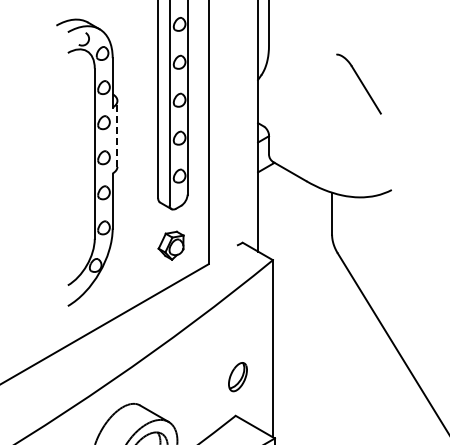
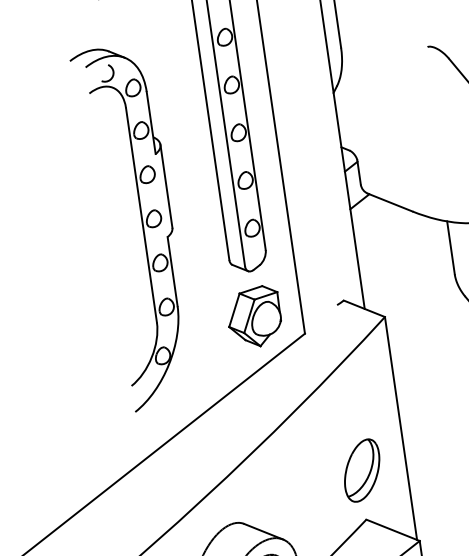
line: (117, 133) -> (166, 185), dashed -> solid
part: (170, 245) -> (253, 317), size x1.67
part: (237, 376) -> (361, 469), size x1.67

